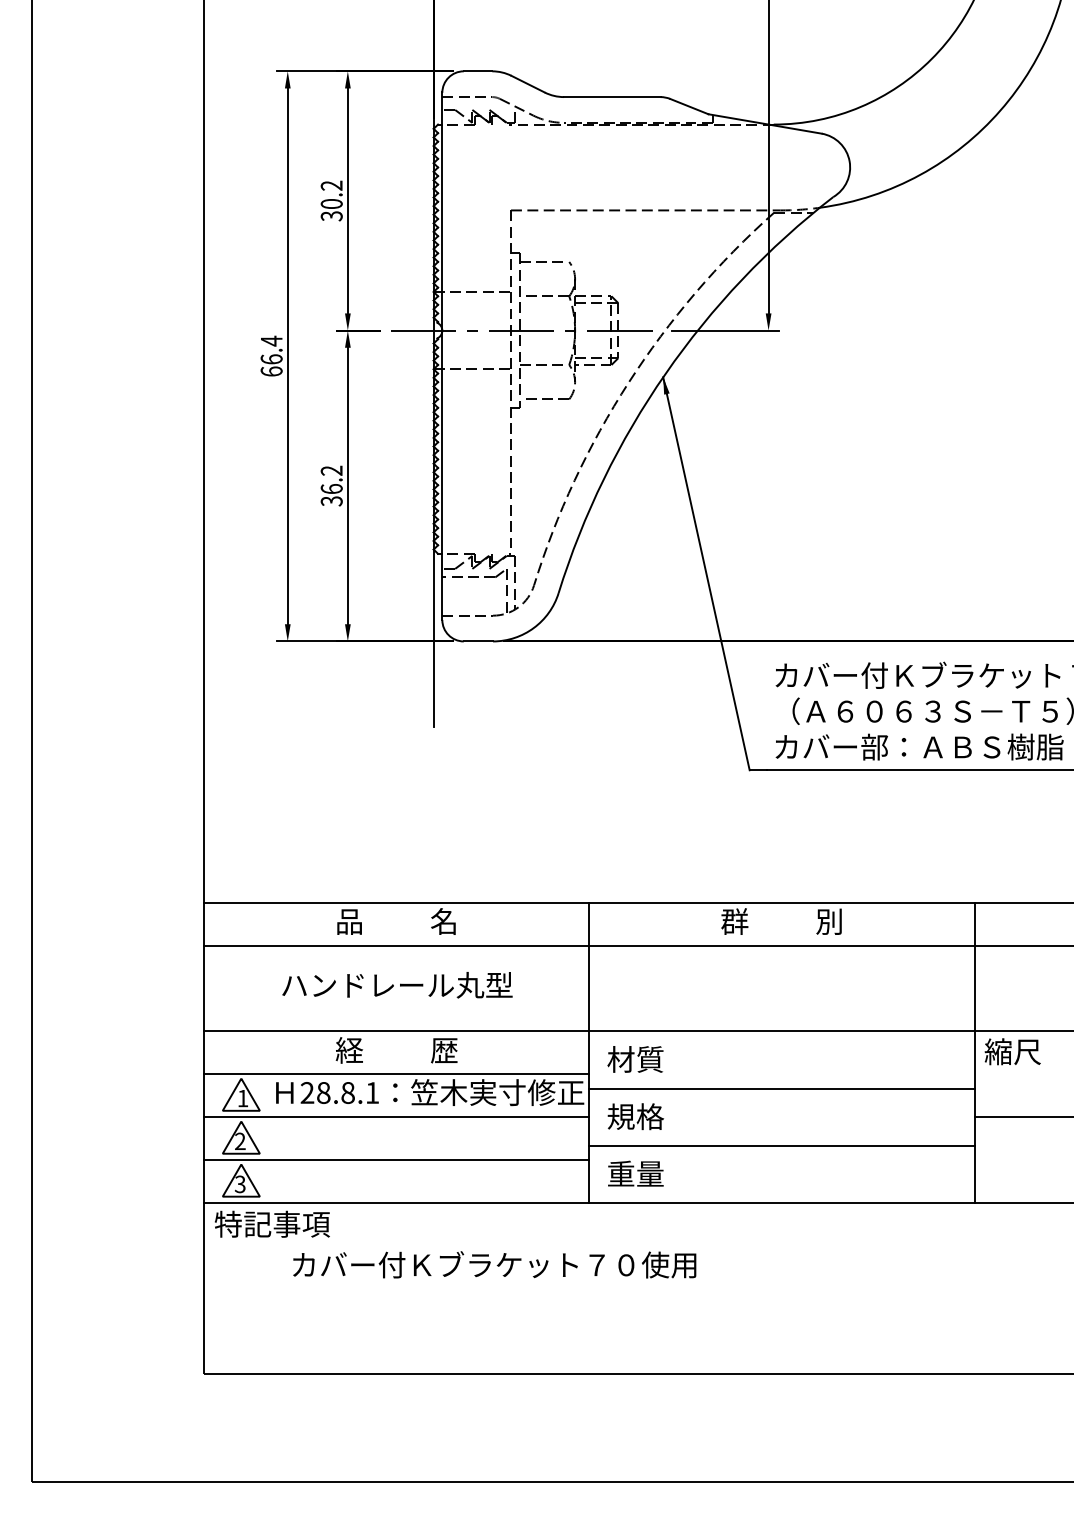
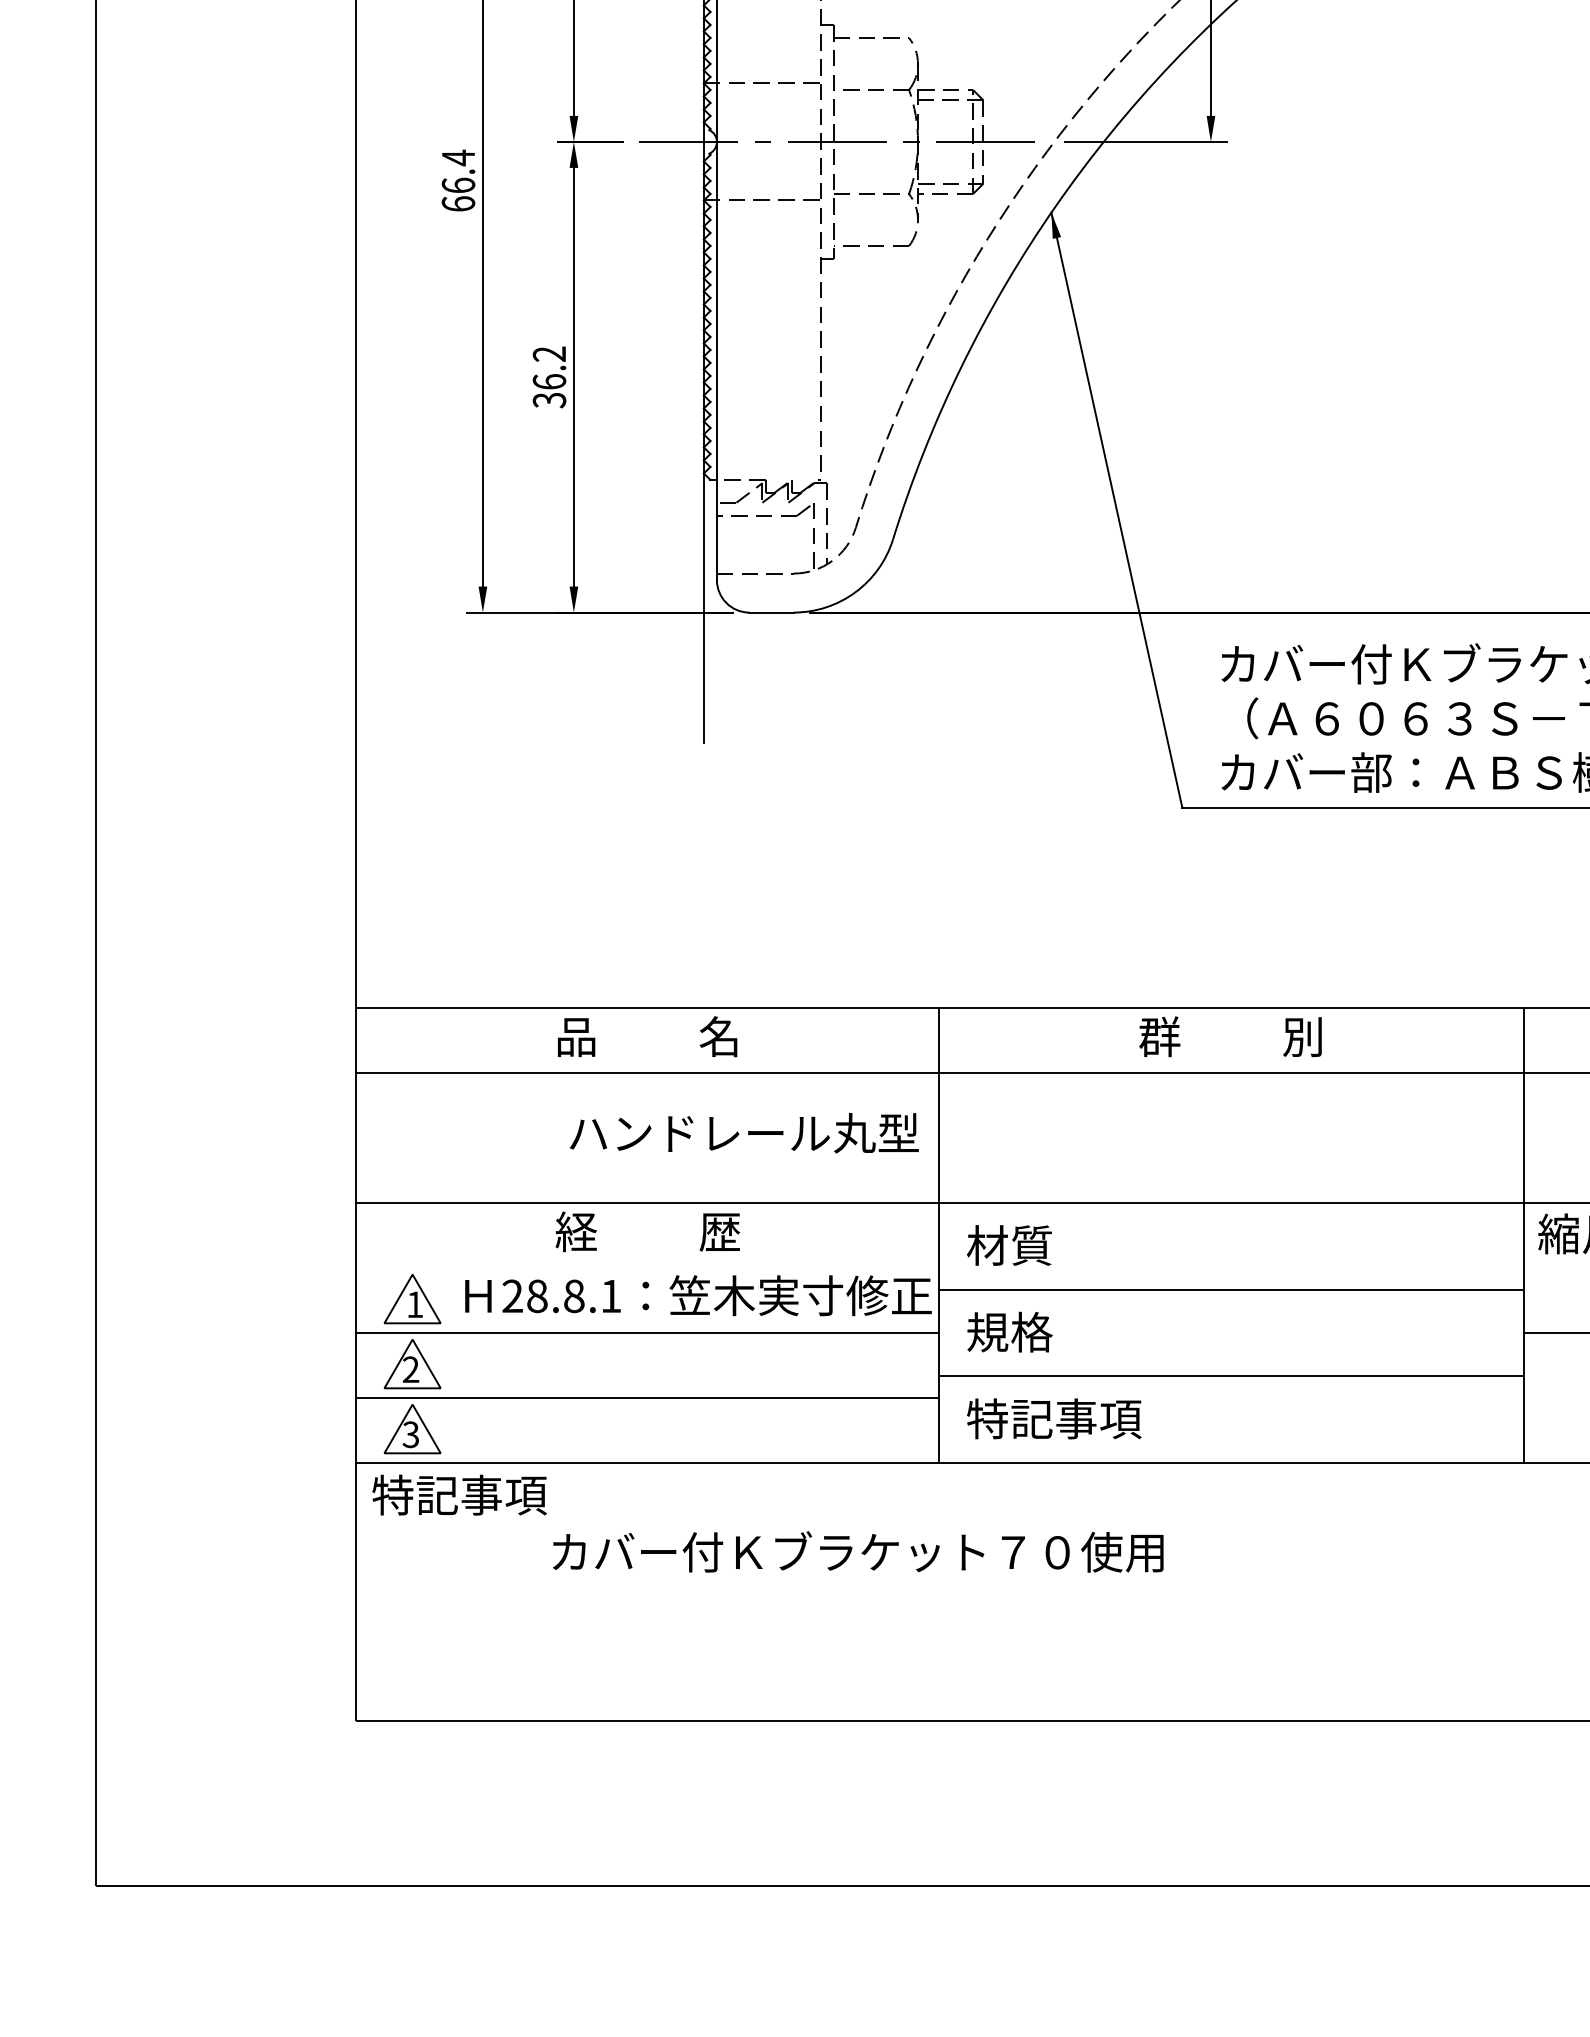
text: (397, 985) -> (744, 1133), moved
line: (396, 1074) -> (647, 1268), removed
text: (664, 1173) -> (1053, 1418), 重量 -> 特記事項
text: (494, 1264) -> (858, 1551), moved

